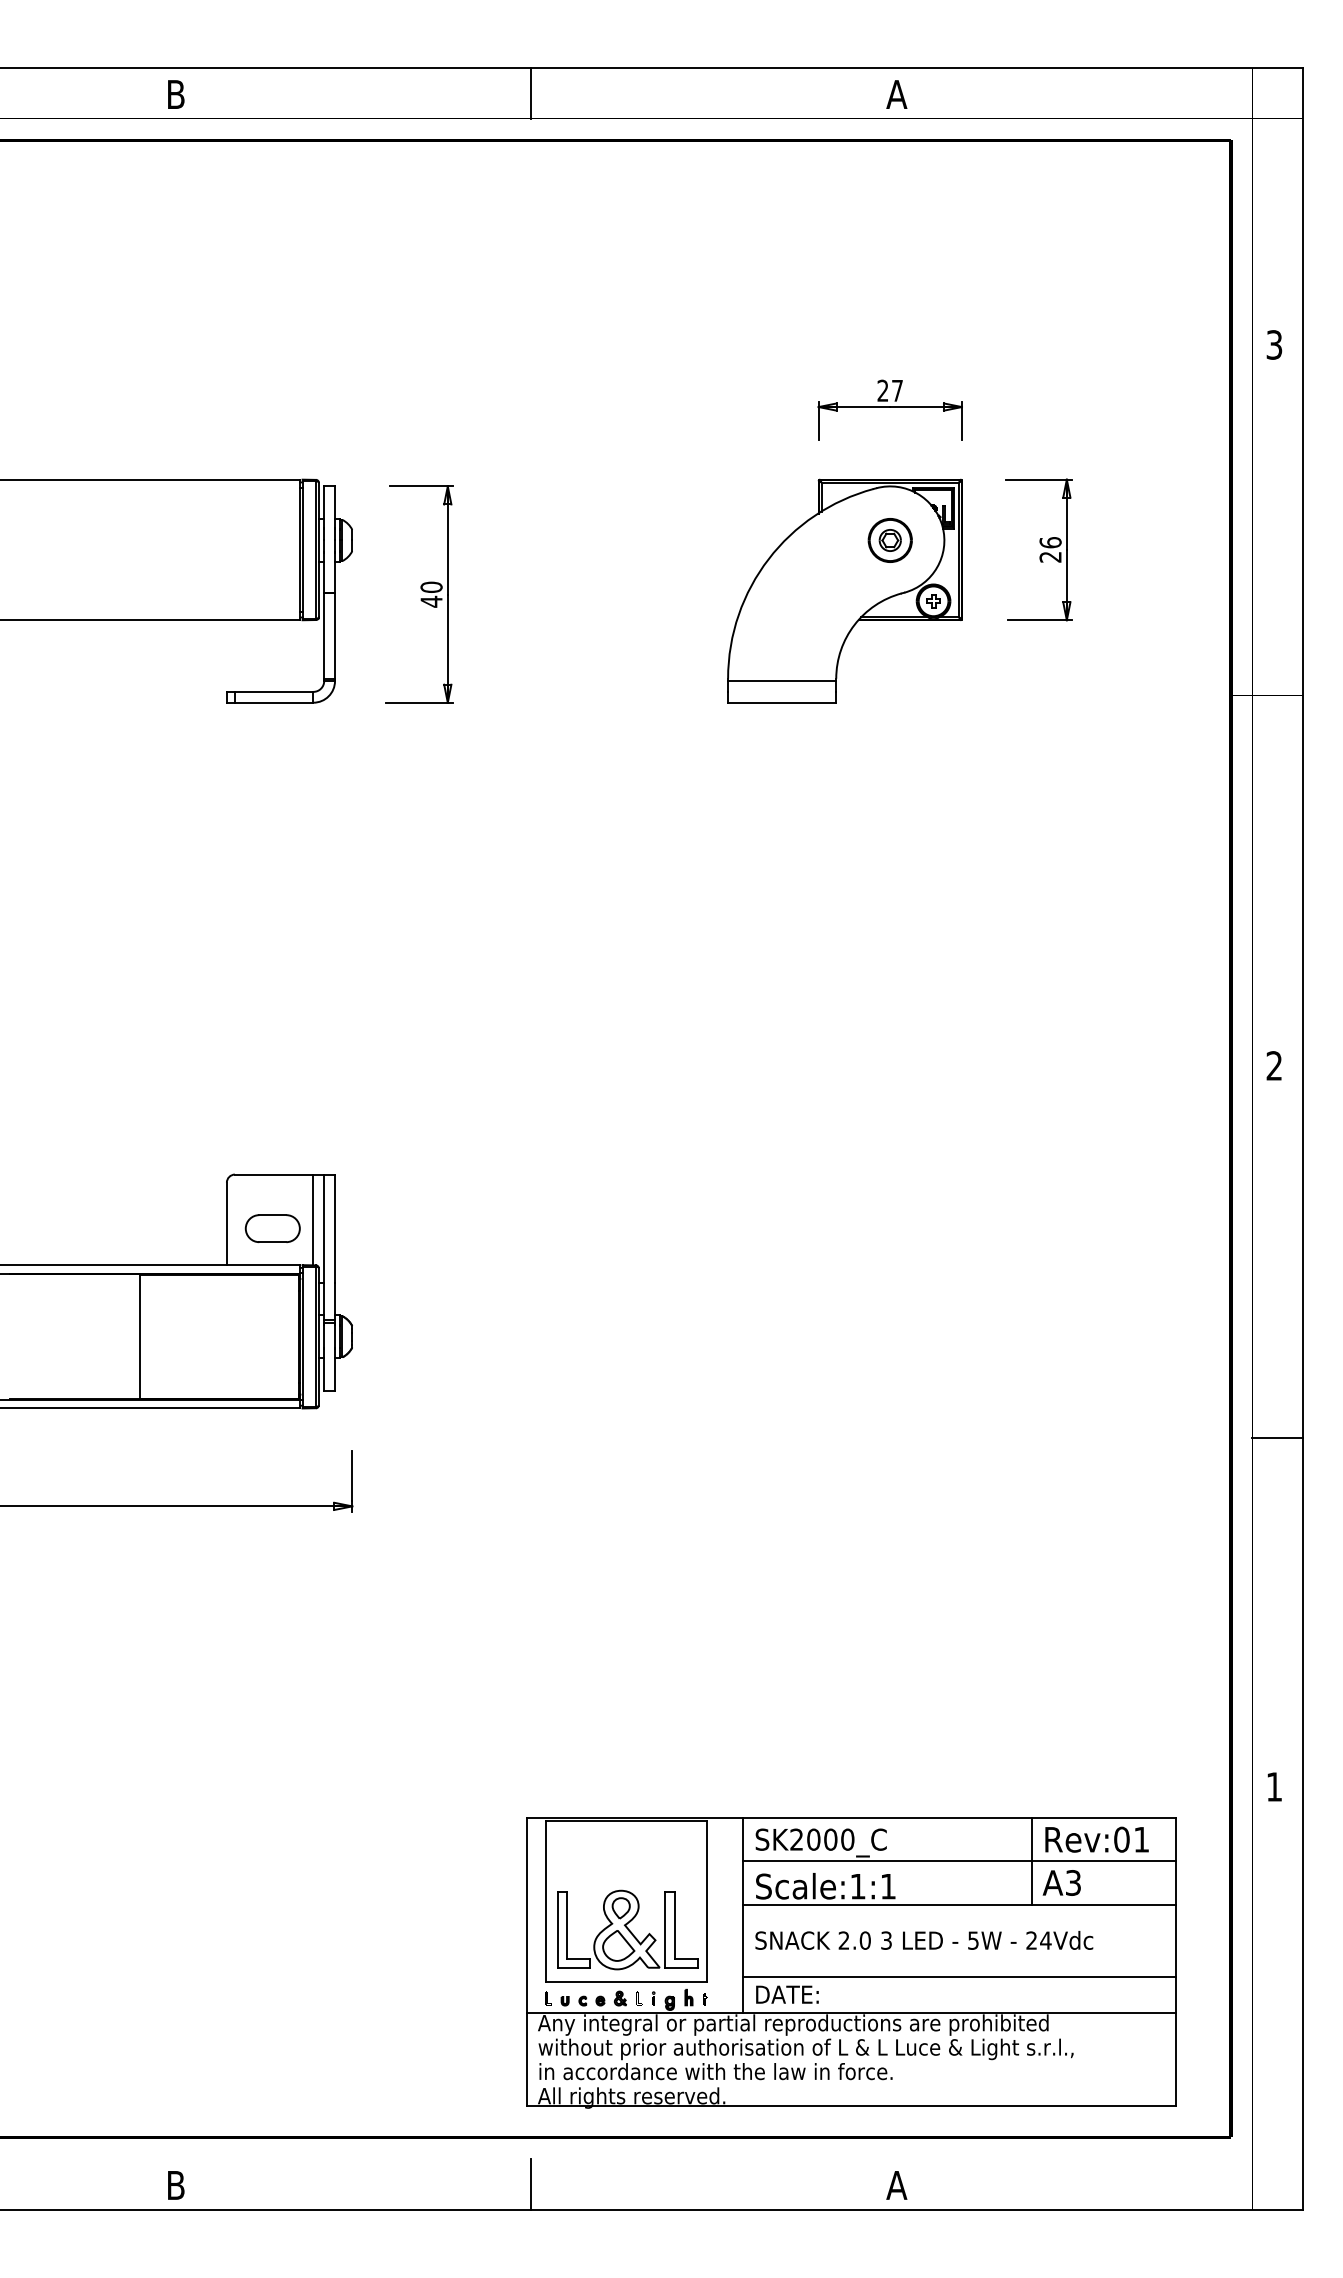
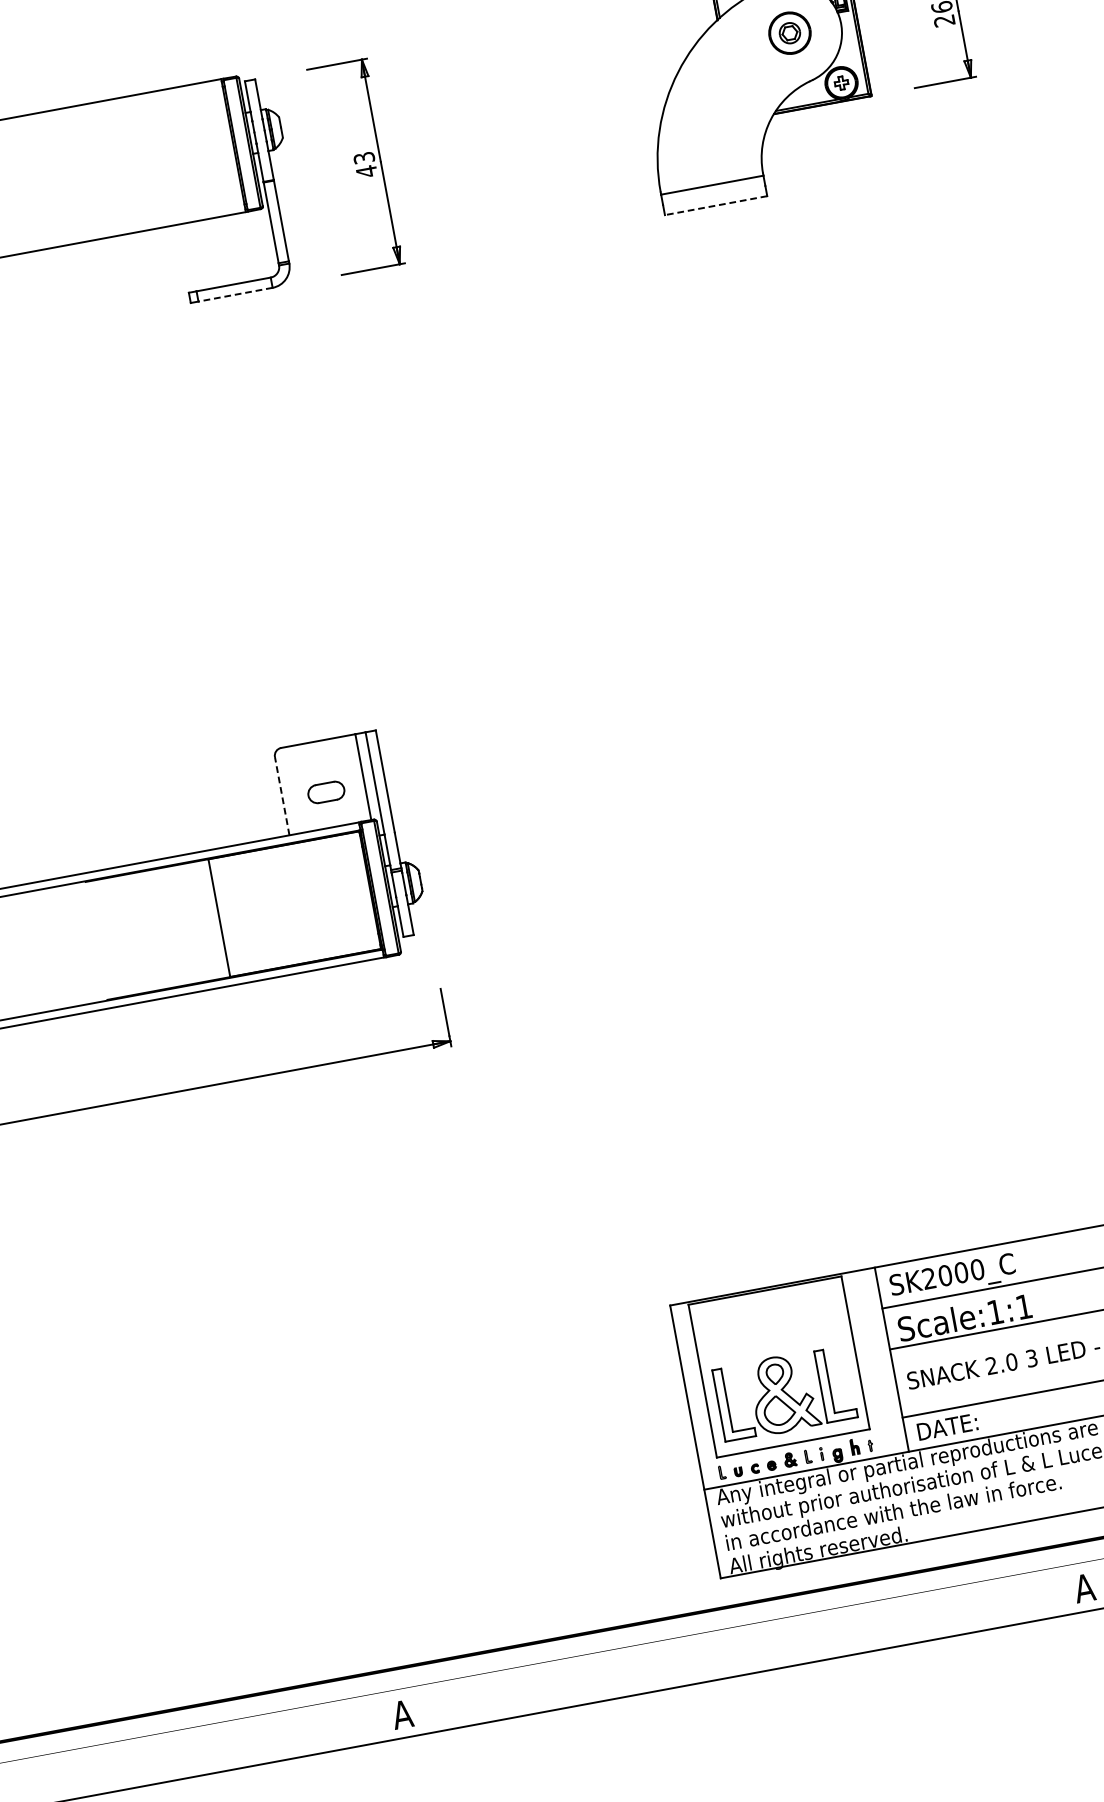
text: (431, 586) -> (364, 157), 40 -> 43
line: (273, 702) -> (234, 294), solid -> dashed
line: (781, 702) -> (715, 205), solid -> dashed
line: (226, 1223) -> (281, 795), solid -> dashed
part: (272, 1228) -> (326, 792), size x0.7
line: (531, 2184) -> (738, 1651), removed
text: (175, 2185) -> (402, 1714), B -> A

